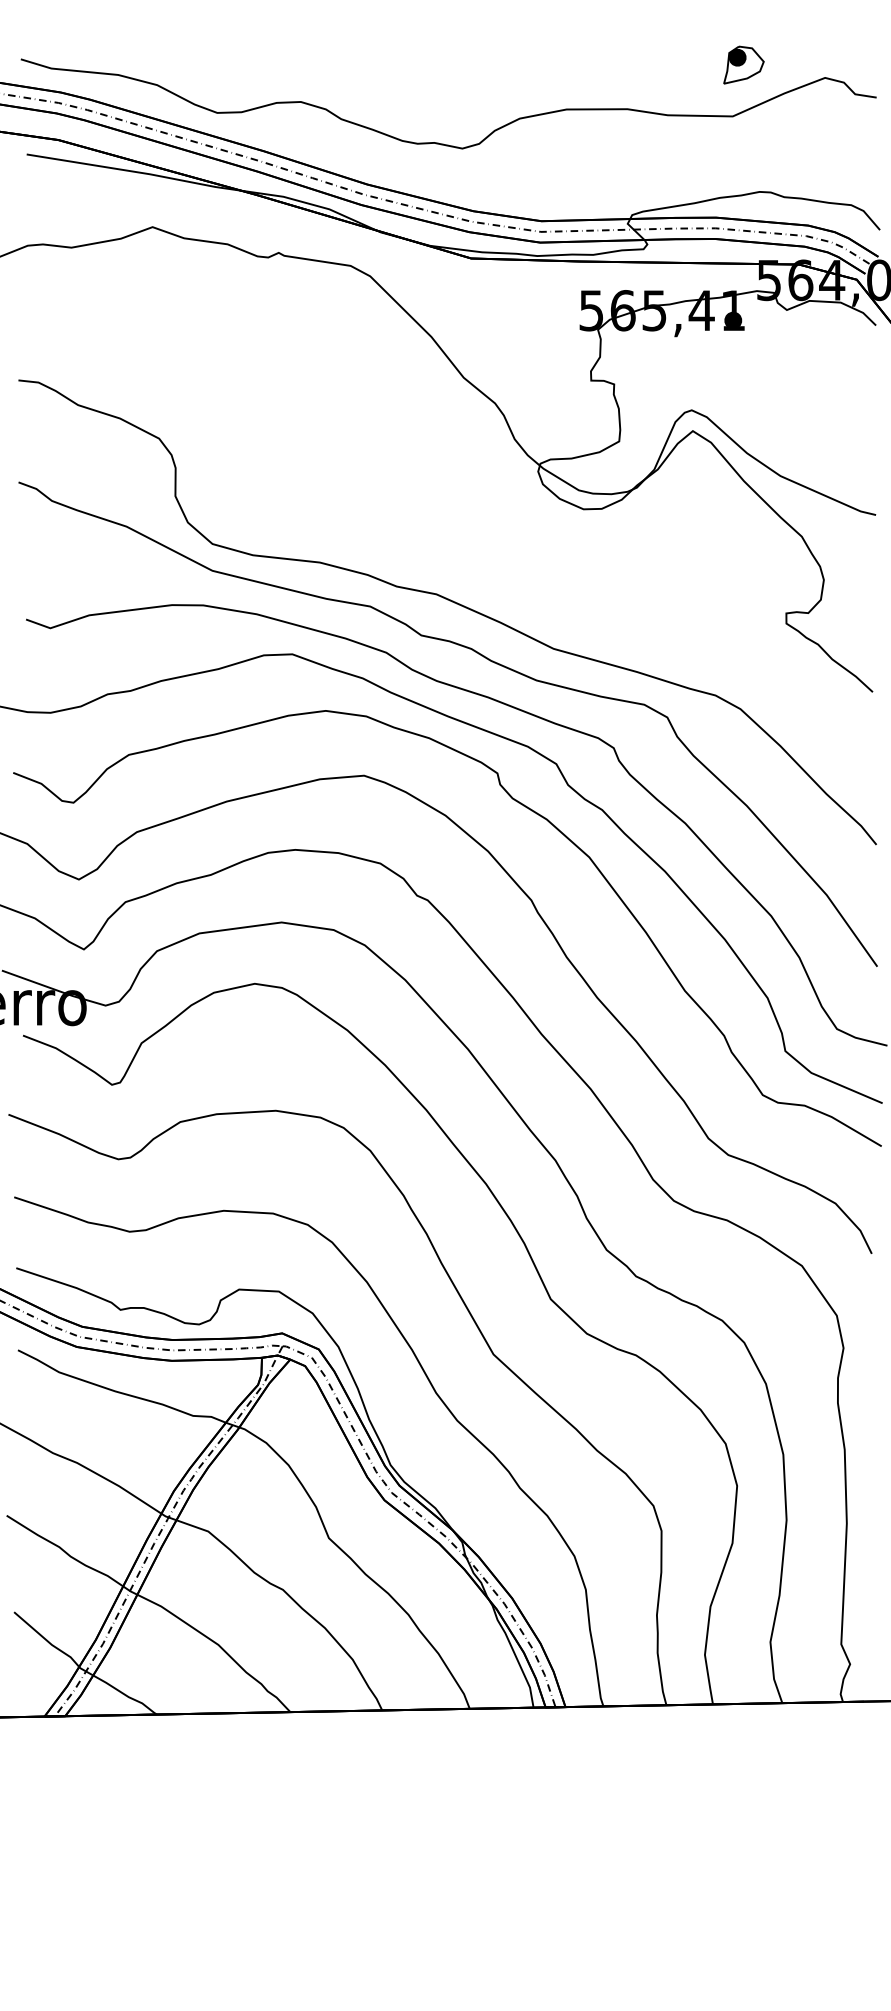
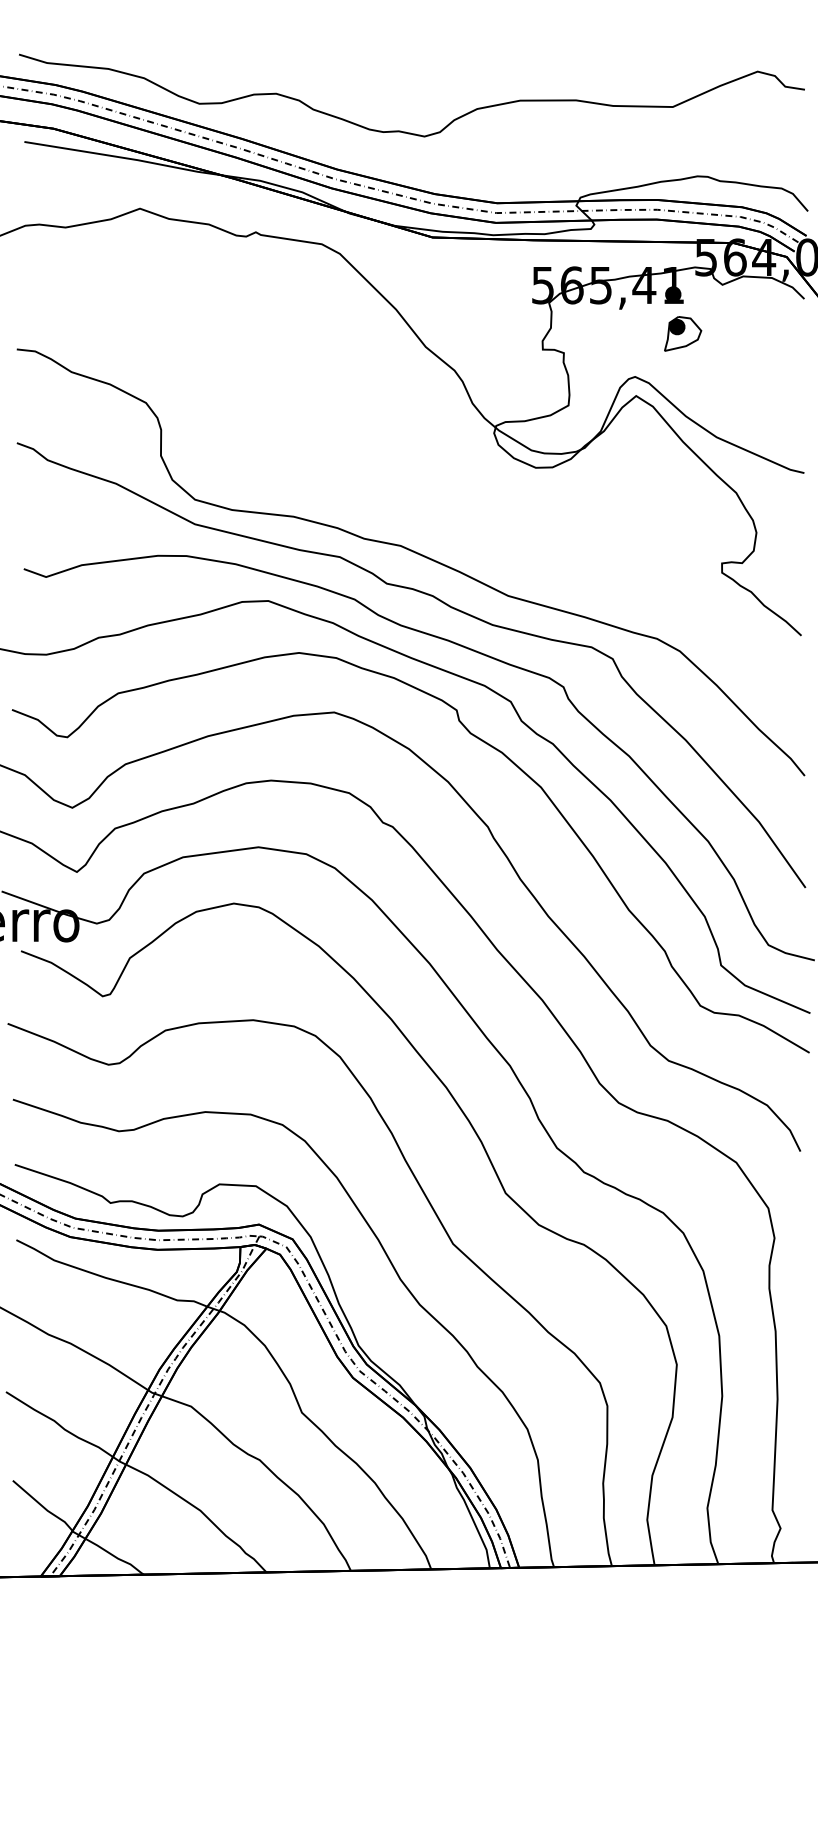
part: (744, 64) -> (683, 333), moved

